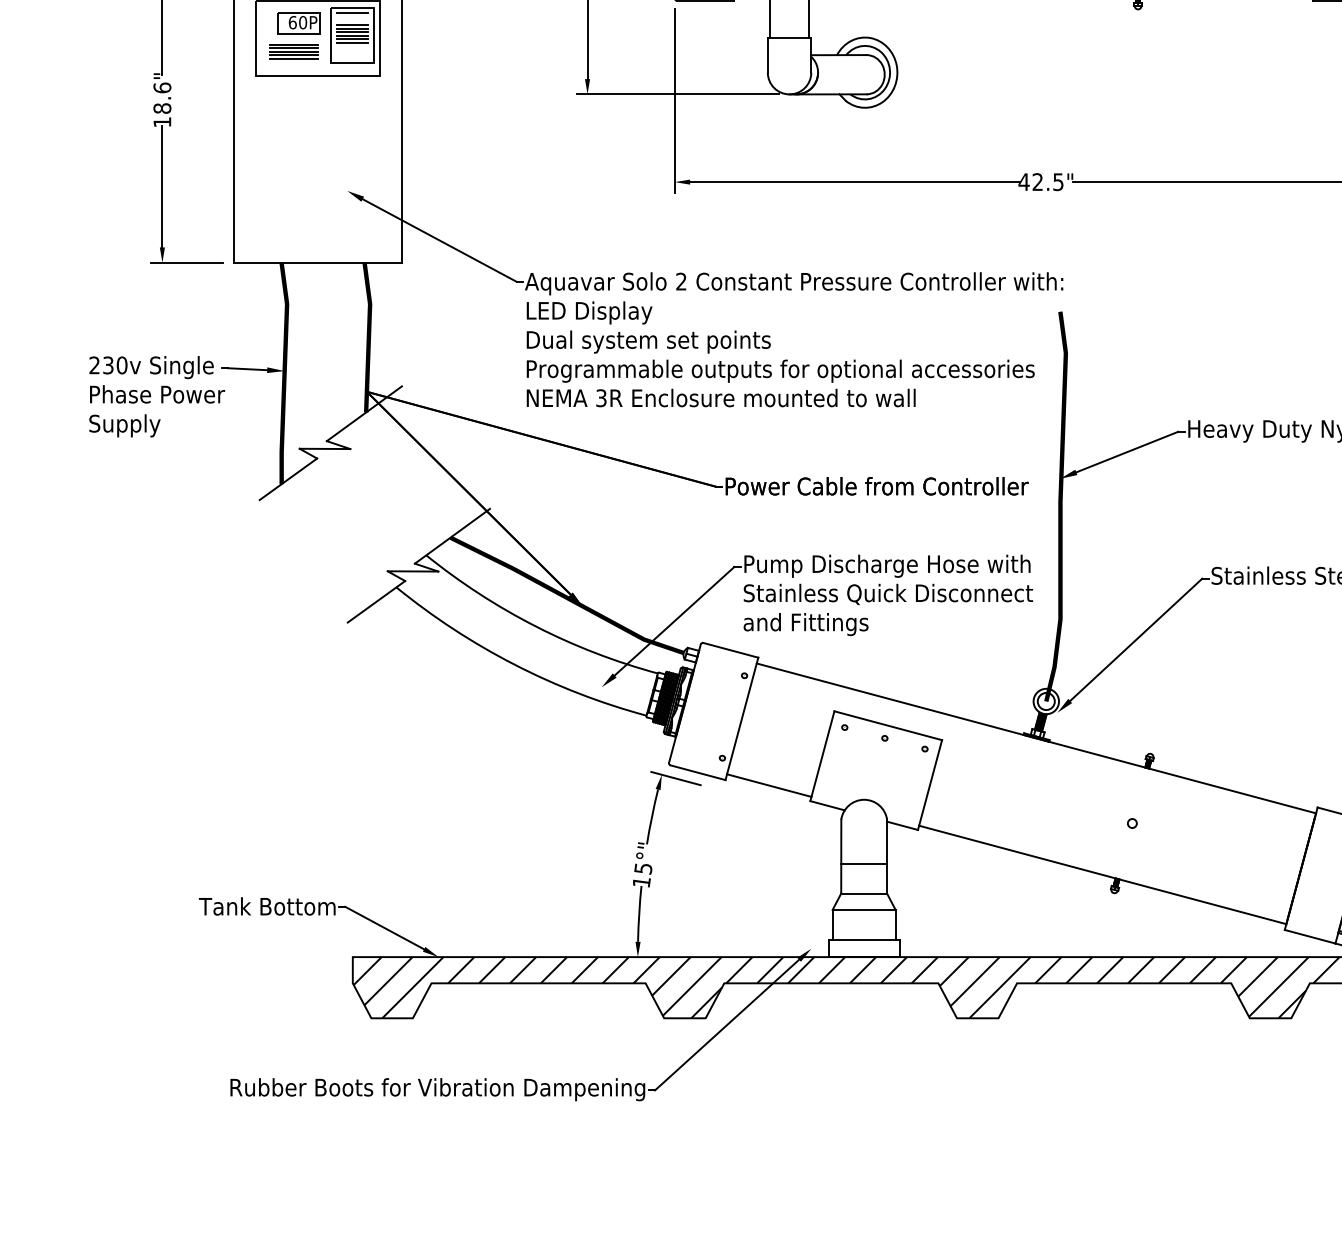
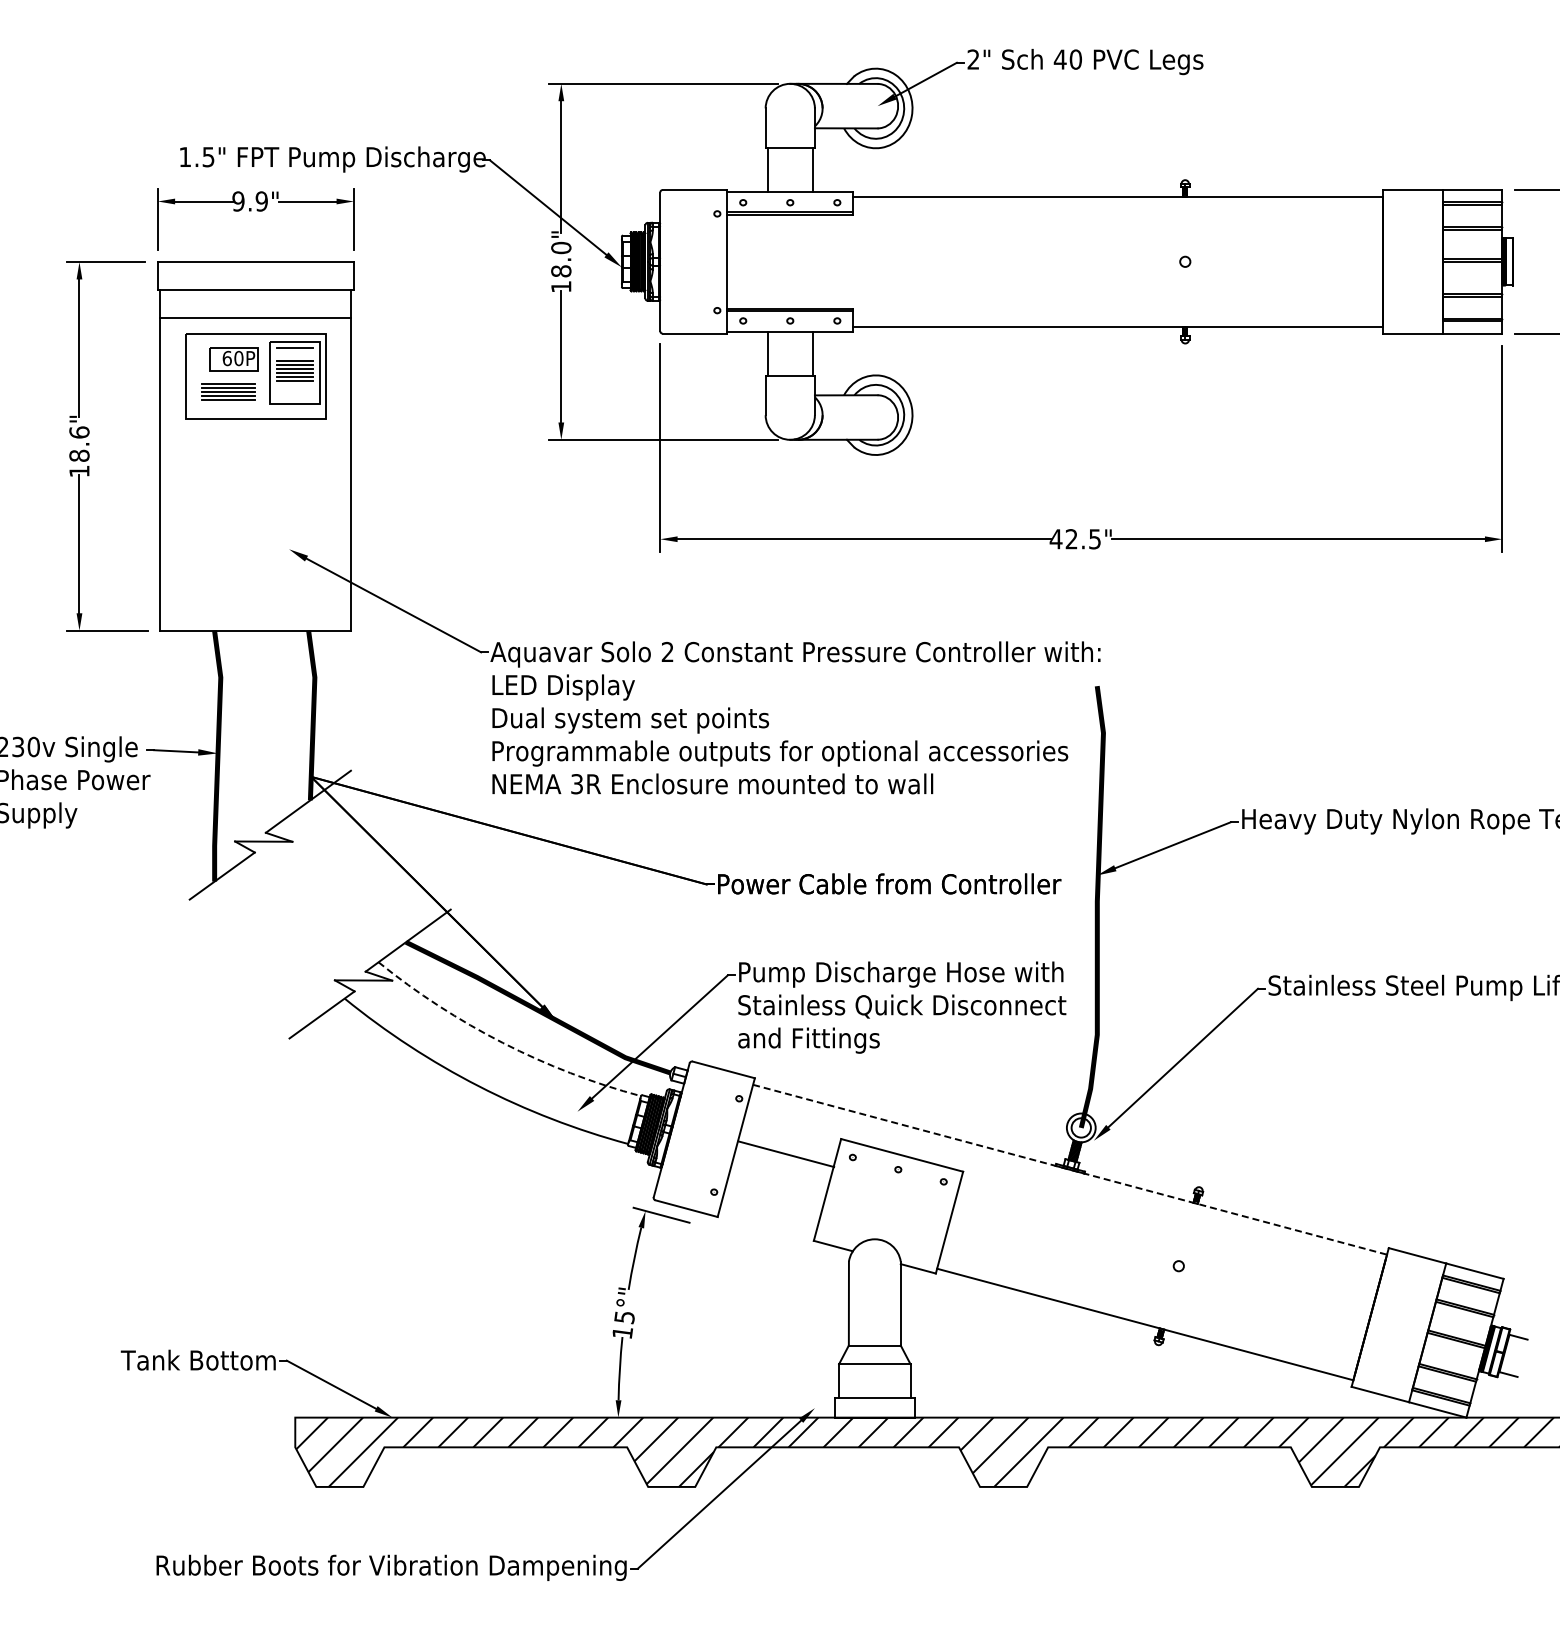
arc: (535, 626) -> (502, 1042), solid -> dashed
line: (1036, 738) -> (1070, 1169), solid -> dashed
line: (769, 785) -> (786, 1154), moved
line: (863, 863) -> (874, 1311), removed

